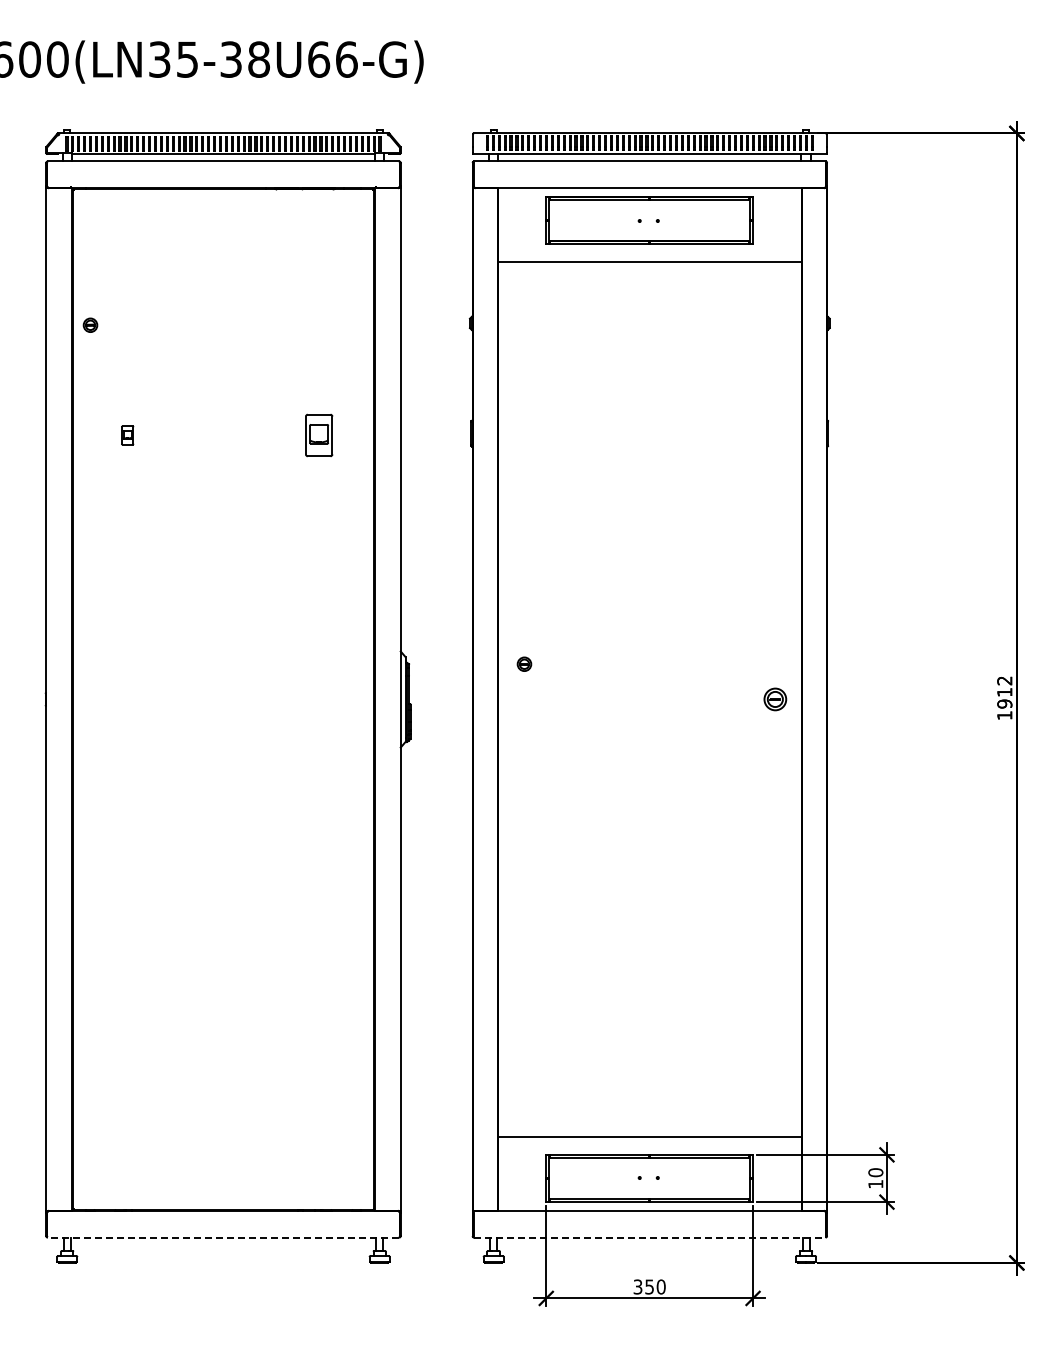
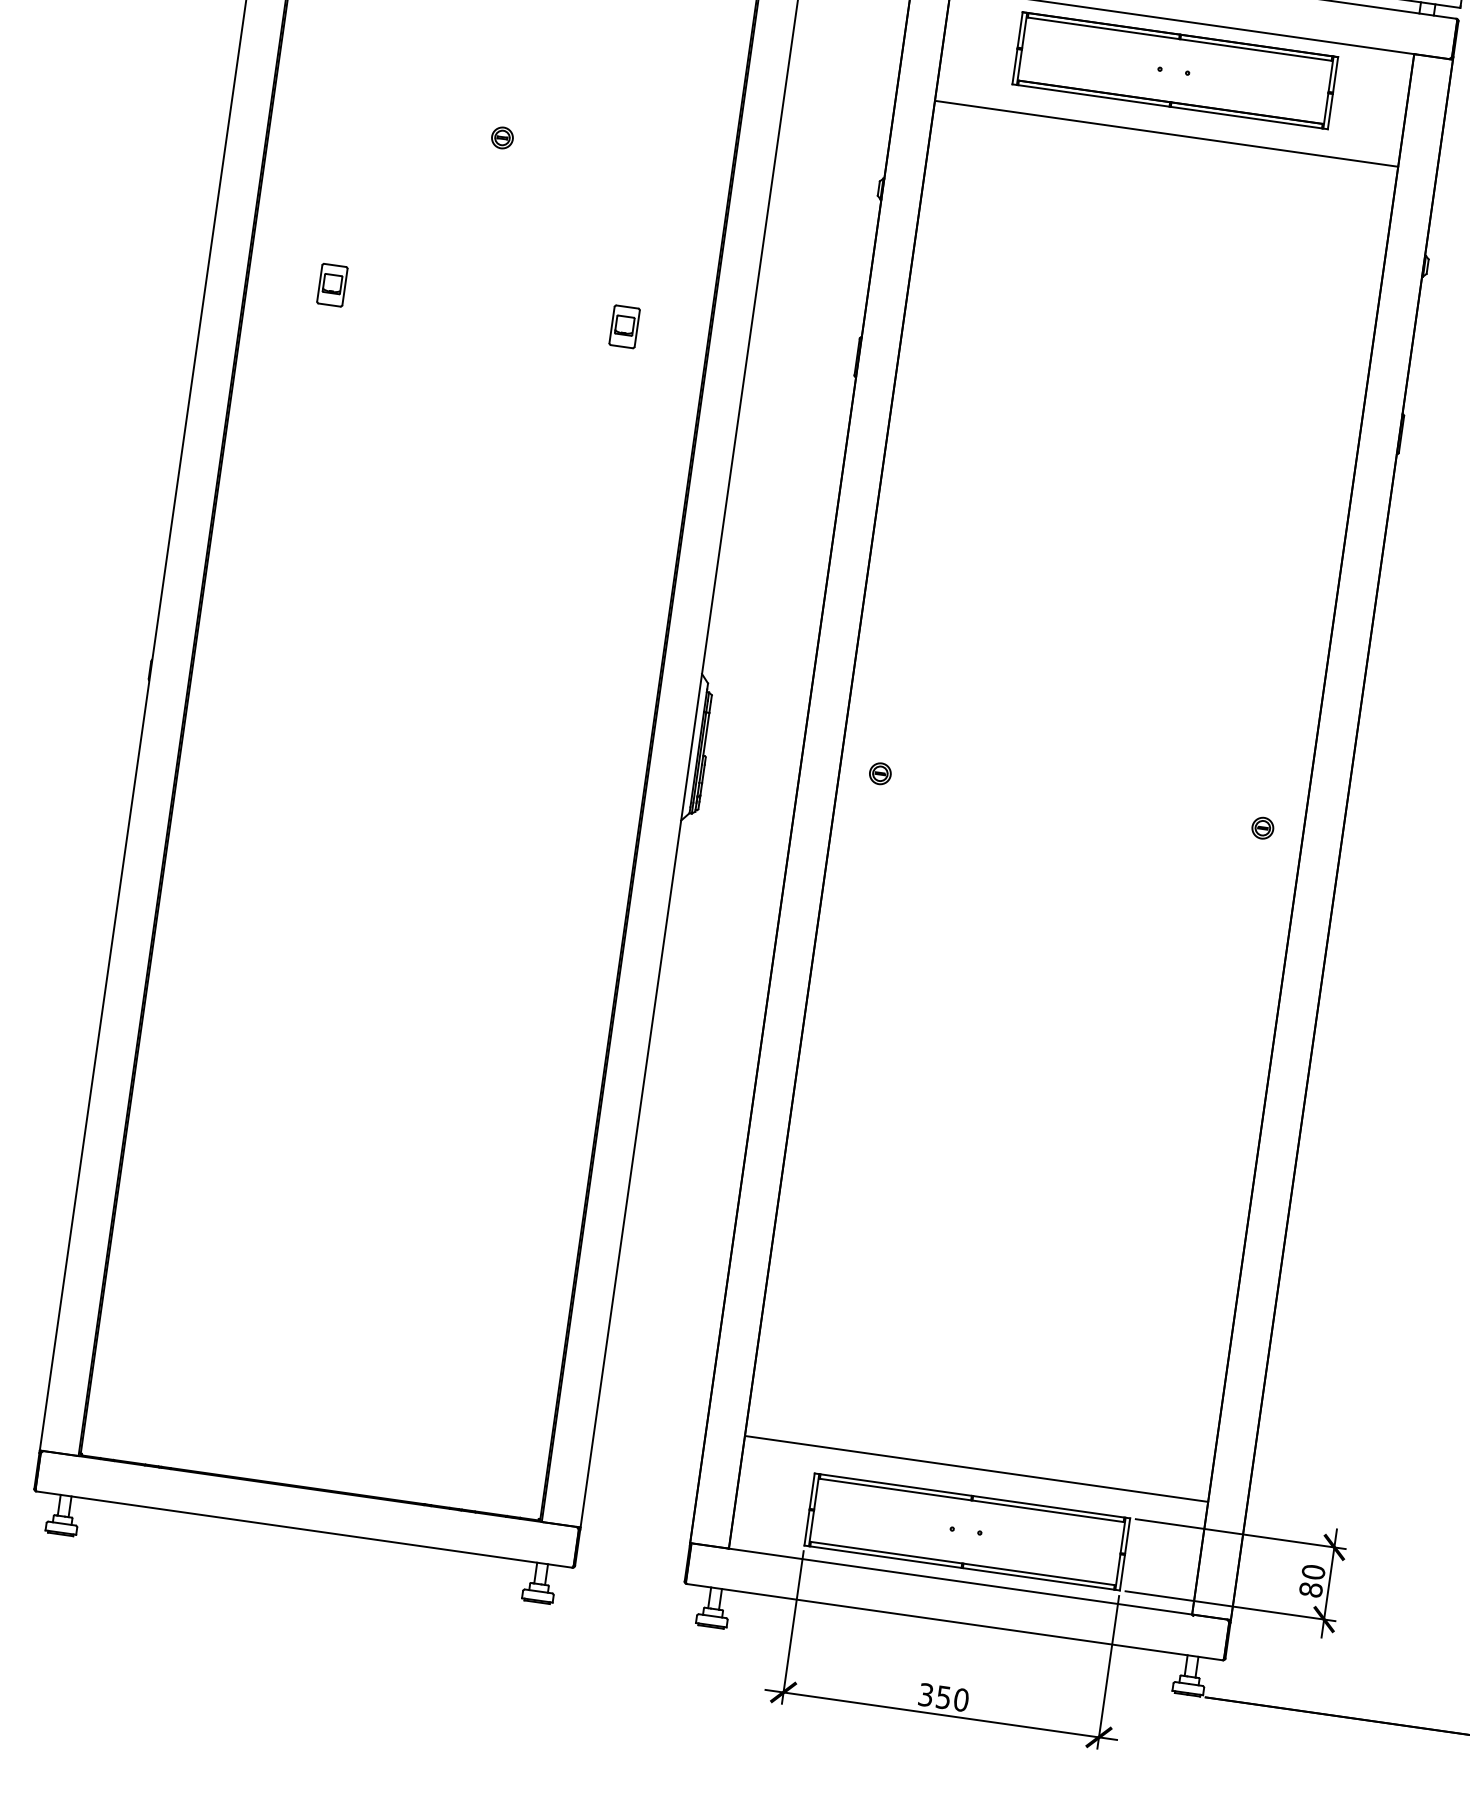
part: (90, 324) -> (502, 136), moved
part: (127, 435) -> (332, 285), size x1.43
part: (319, 435) -> (624, 326), size x0.62
part: (524, 663) -> (880, 772), moved
part: (774, 698) -> (1261, 826), size x0.62
text: (875, 1183) -> (1310, 1588), 10 -> 80
line: (223, 1237) -> (304, 1529), dashed -> solid
line: (649, 1237) -> (954, 1621), dashed -> solid

